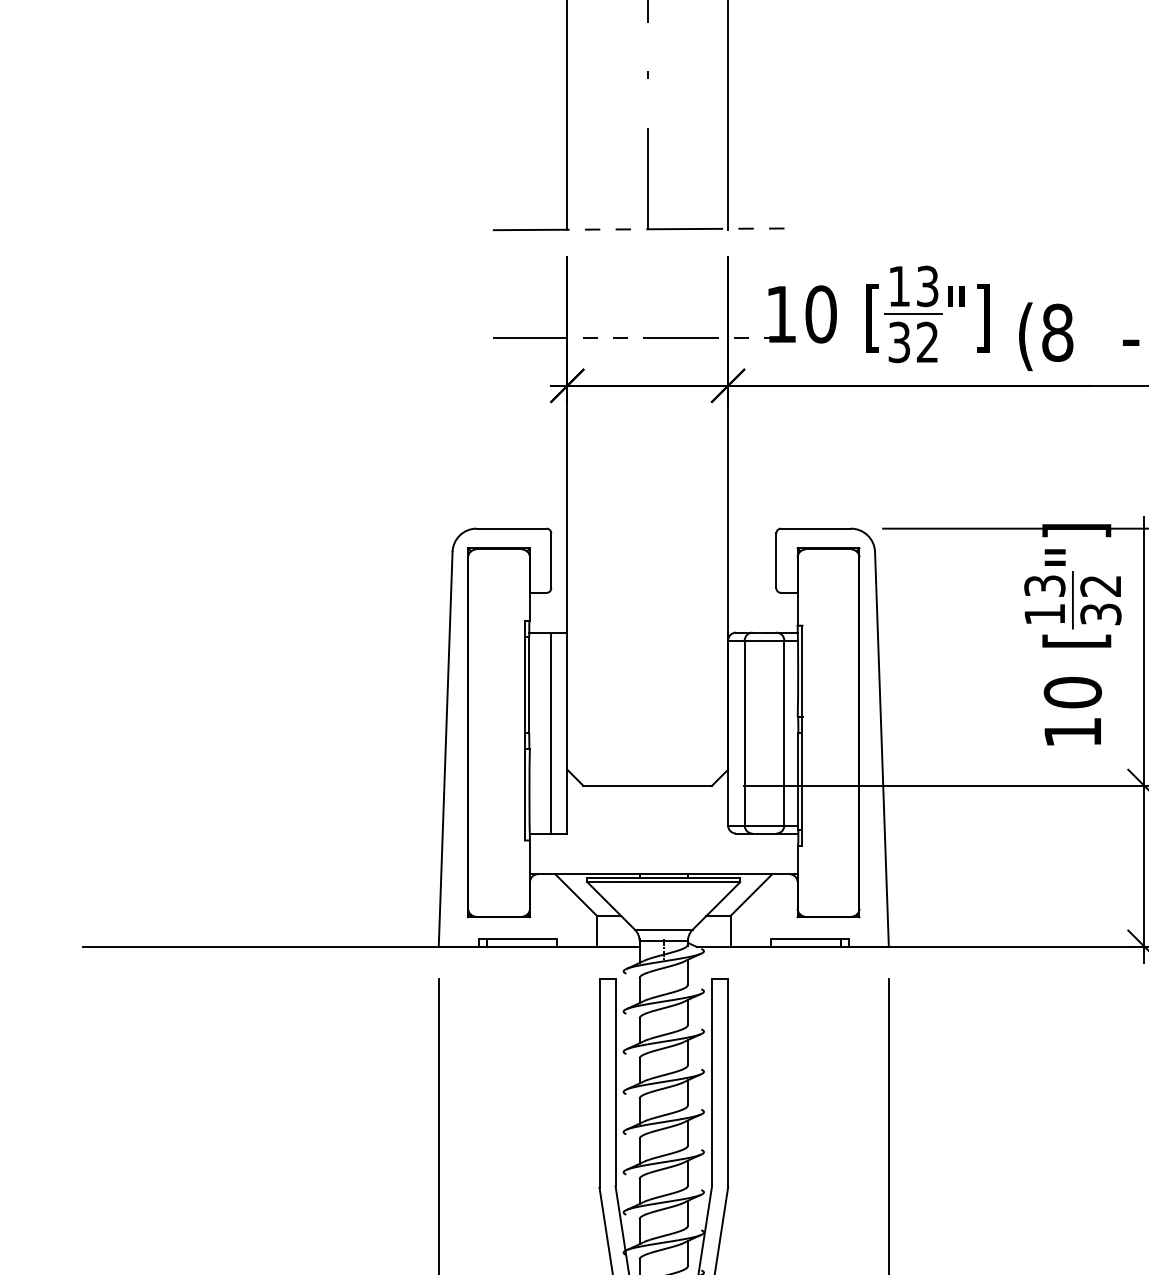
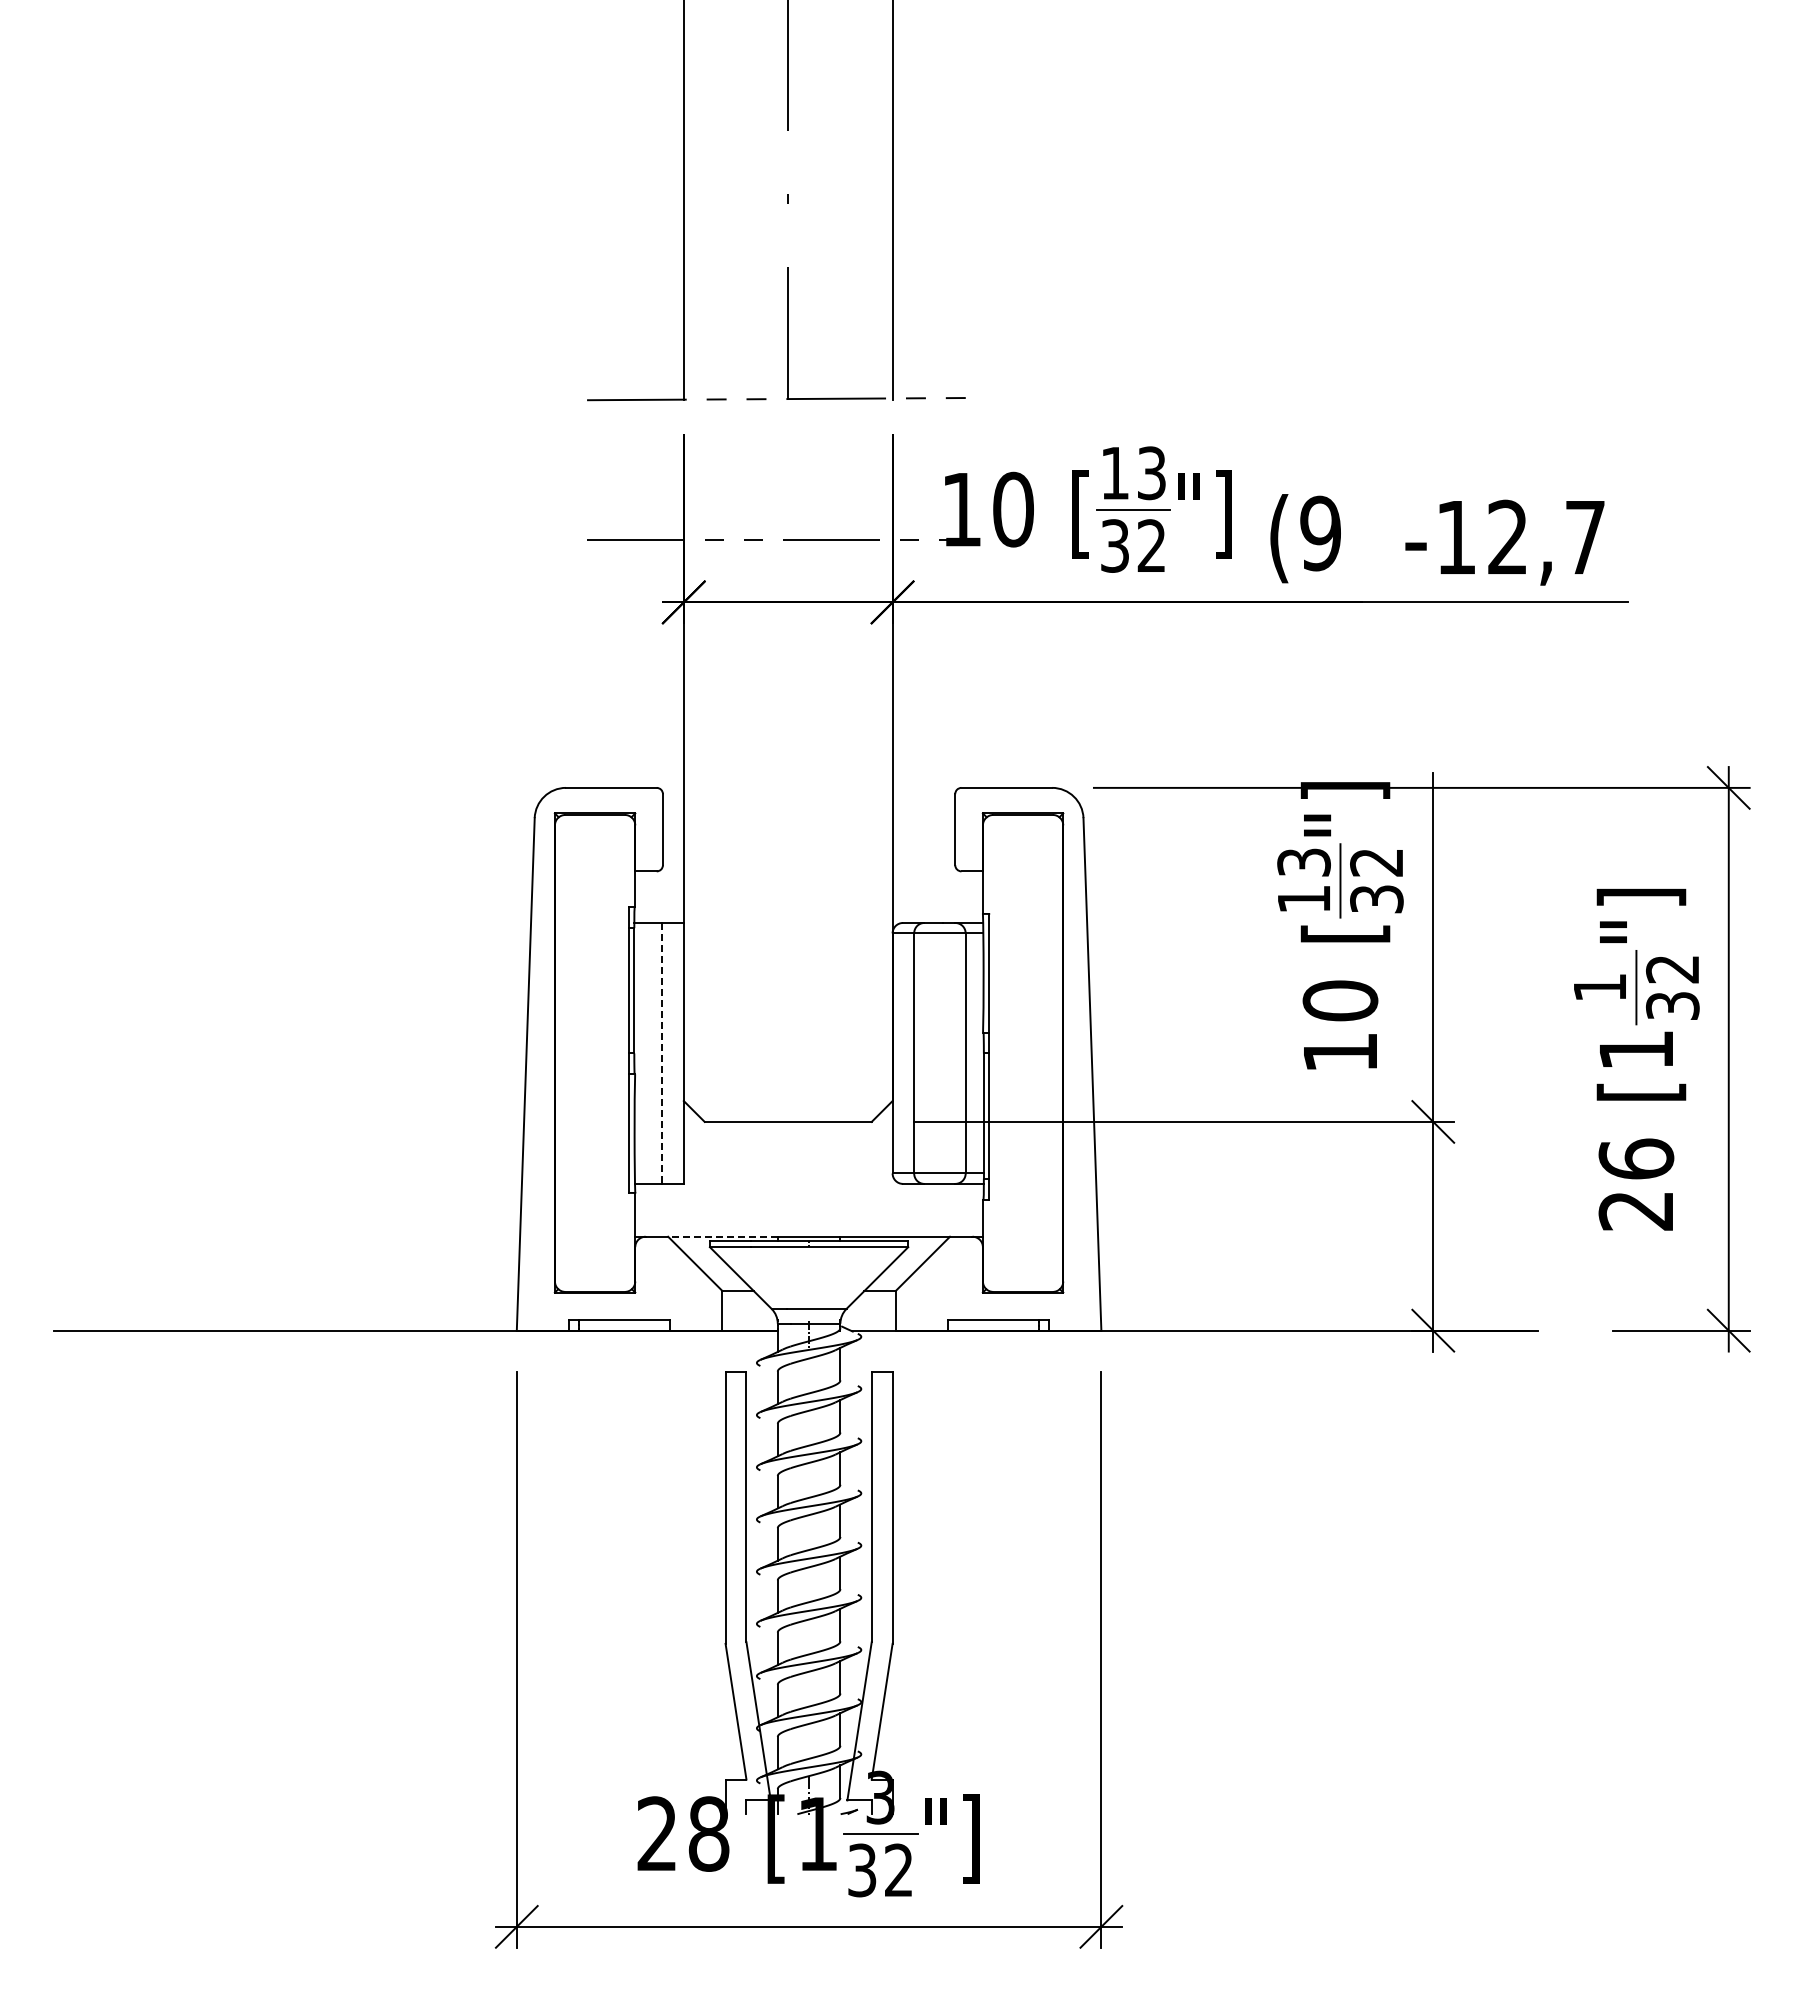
text: (1057, 332) -> (1320, 533), (8 -> (9
line: (550, 733) -> (662, 1053), solid -> dashed
line: (597, 874) -> (722, 1236), solid -> dashed

